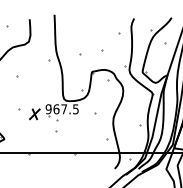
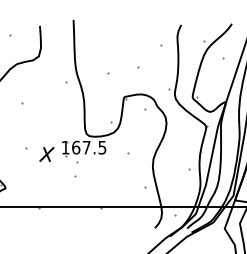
text: (48, 109) -> (65, 147), 967.5 -> 167.5

